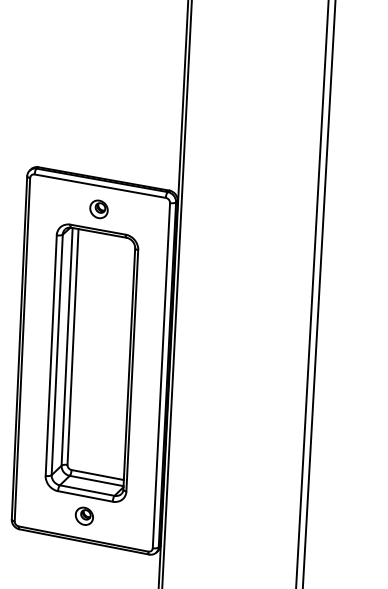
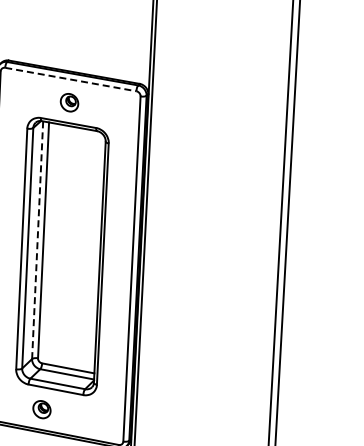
line: (100, 186) -> (71, 79), solid -> dashed
line: (67, 346) -> (38, 239), solid -> dashed
part: (83, 515) -> (41, 408), moved

